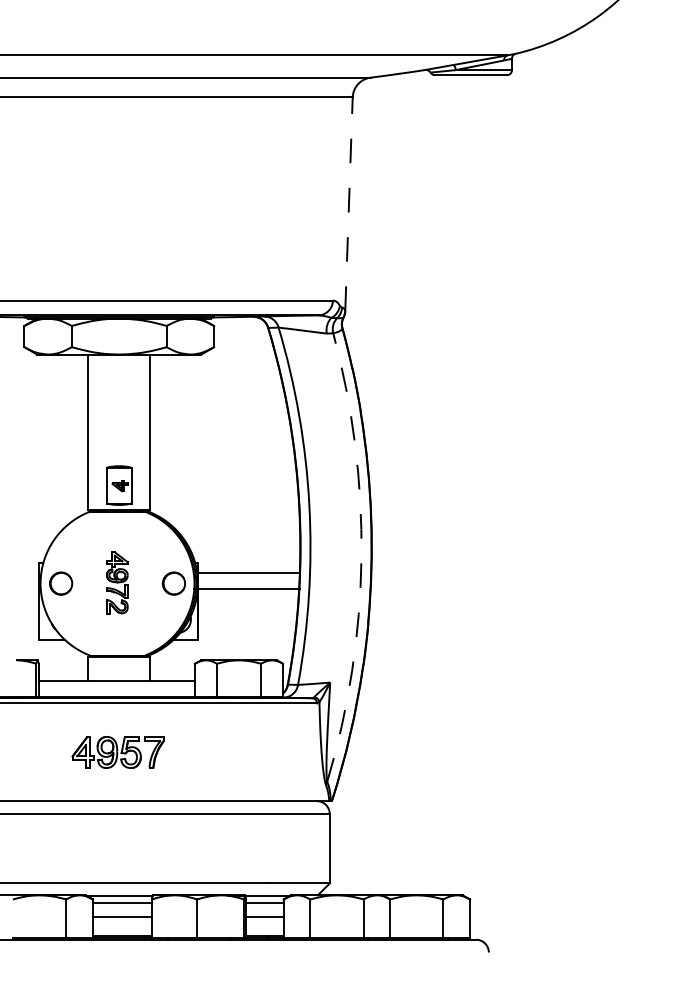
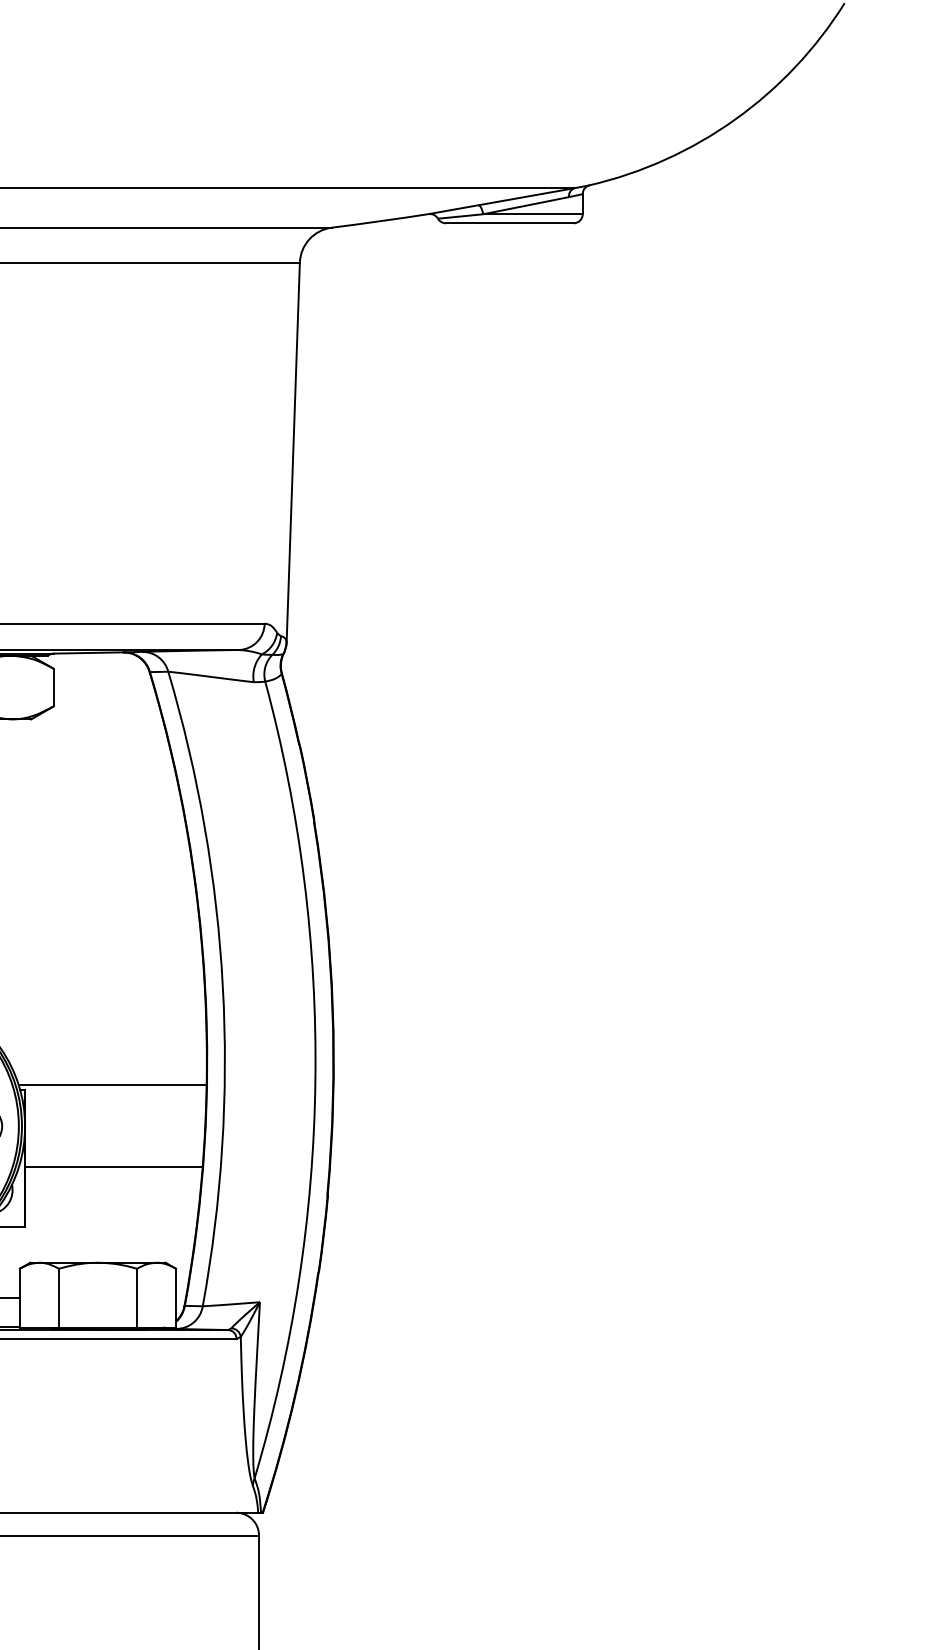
line: (349, 204) -> (294, 452), dashed -> solid
arc: (361, 557) -> (315, 1079), dashed -> solid
line: (247, 572) -> (112, 1167), moved
line: (247, 588) -> (112, 1085), moved

